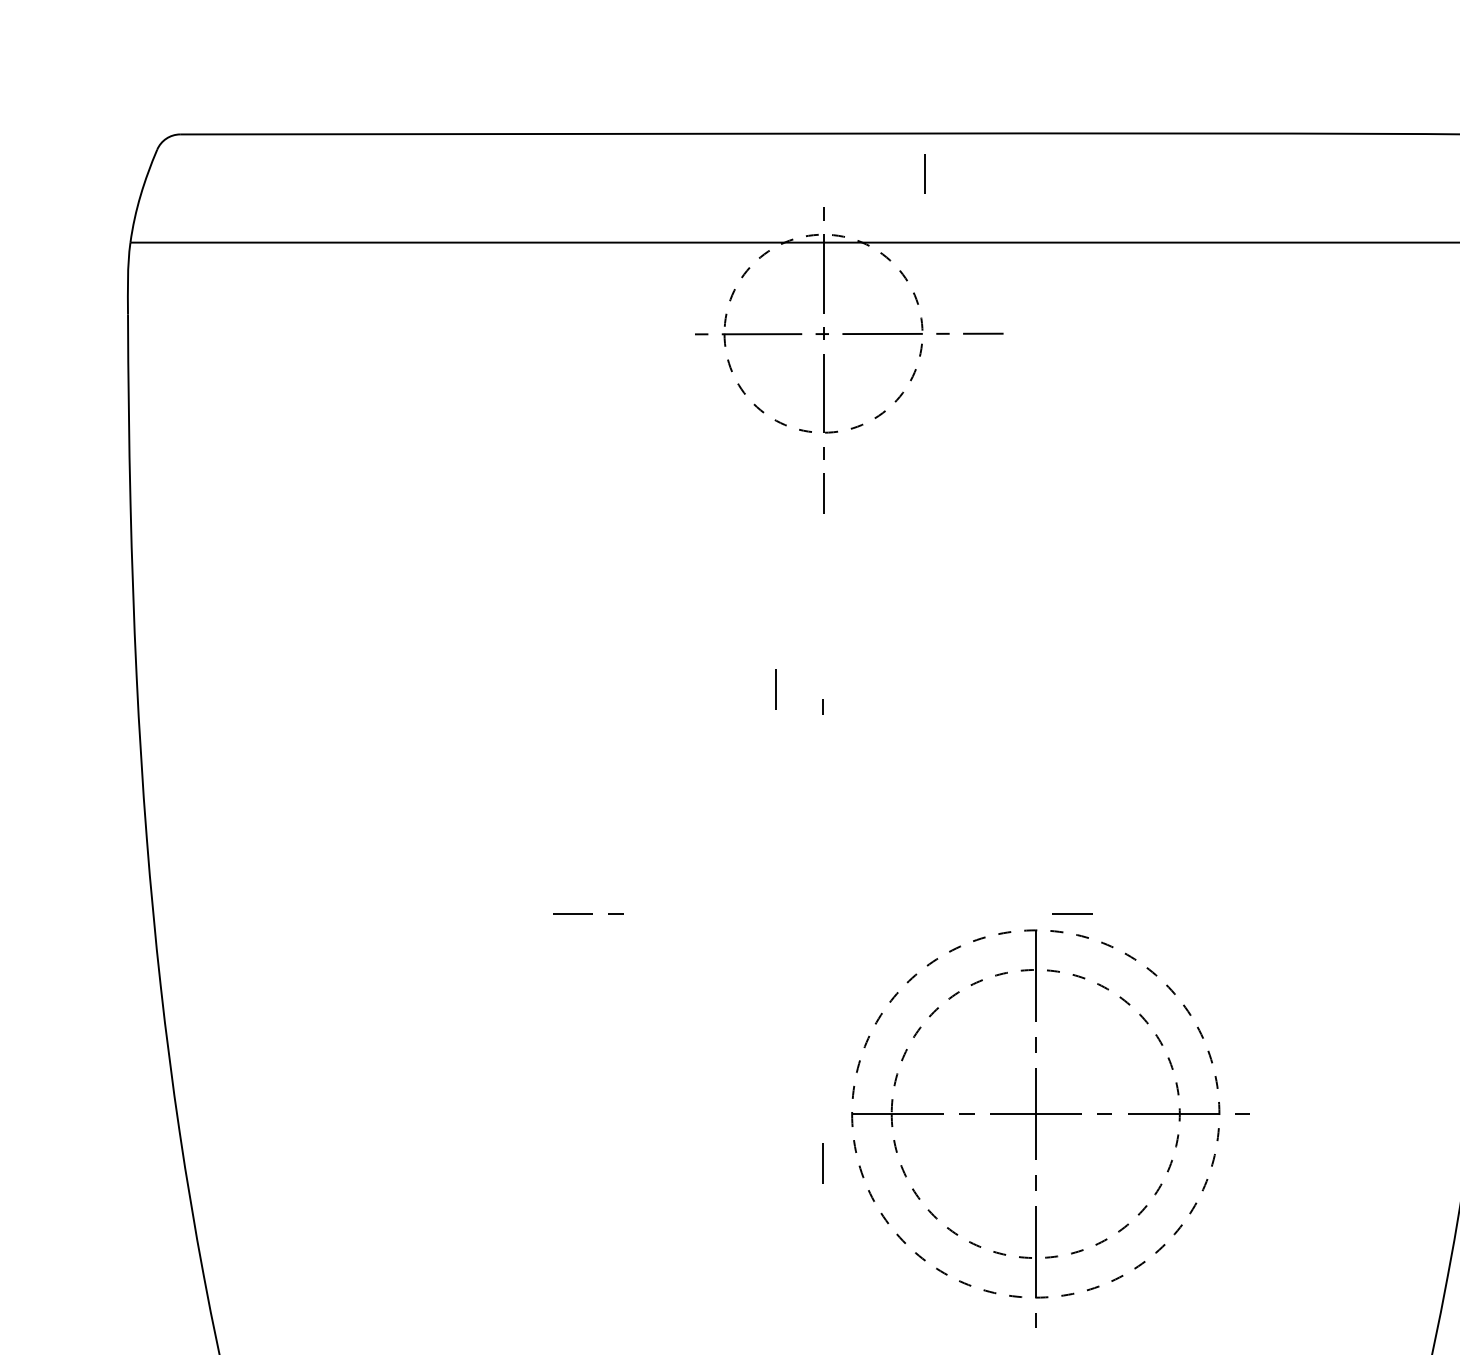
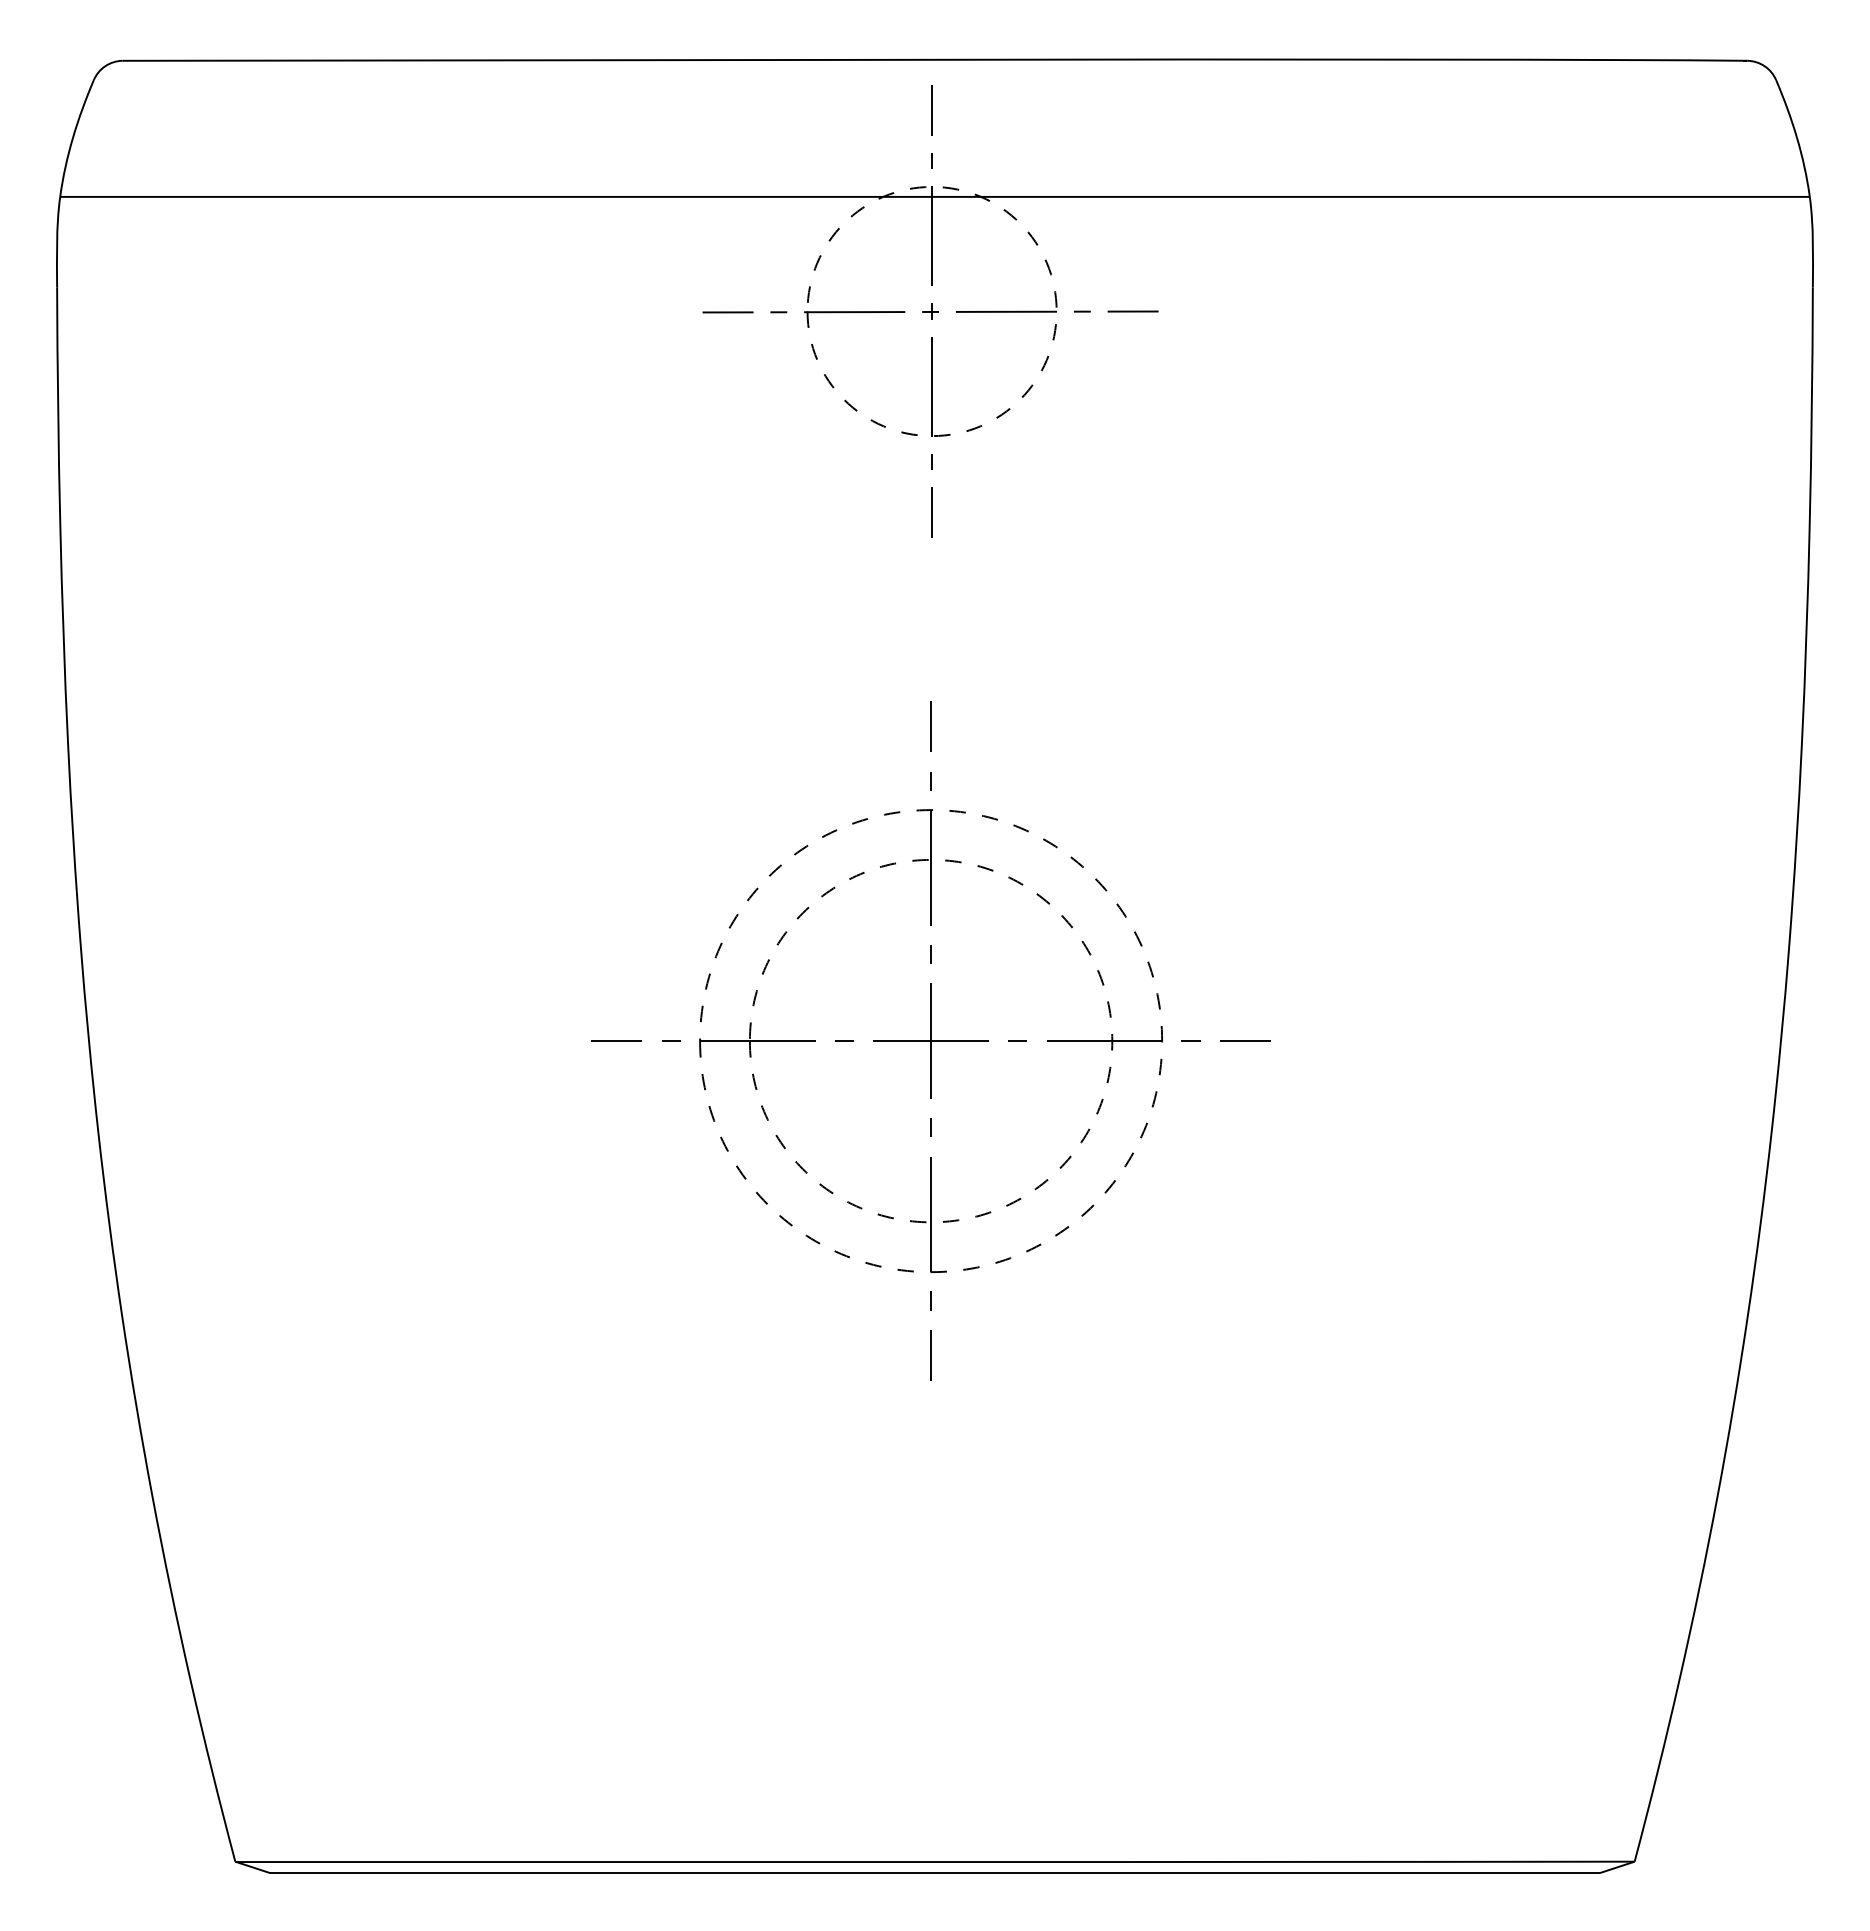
line: (924, 173) -> (931, 110), moved
line: (660, 334) -> (727, 312), added
line: (775, 689) -> (930, 726), moved
part: (1050, 1114) -> (949, 1041), moved

